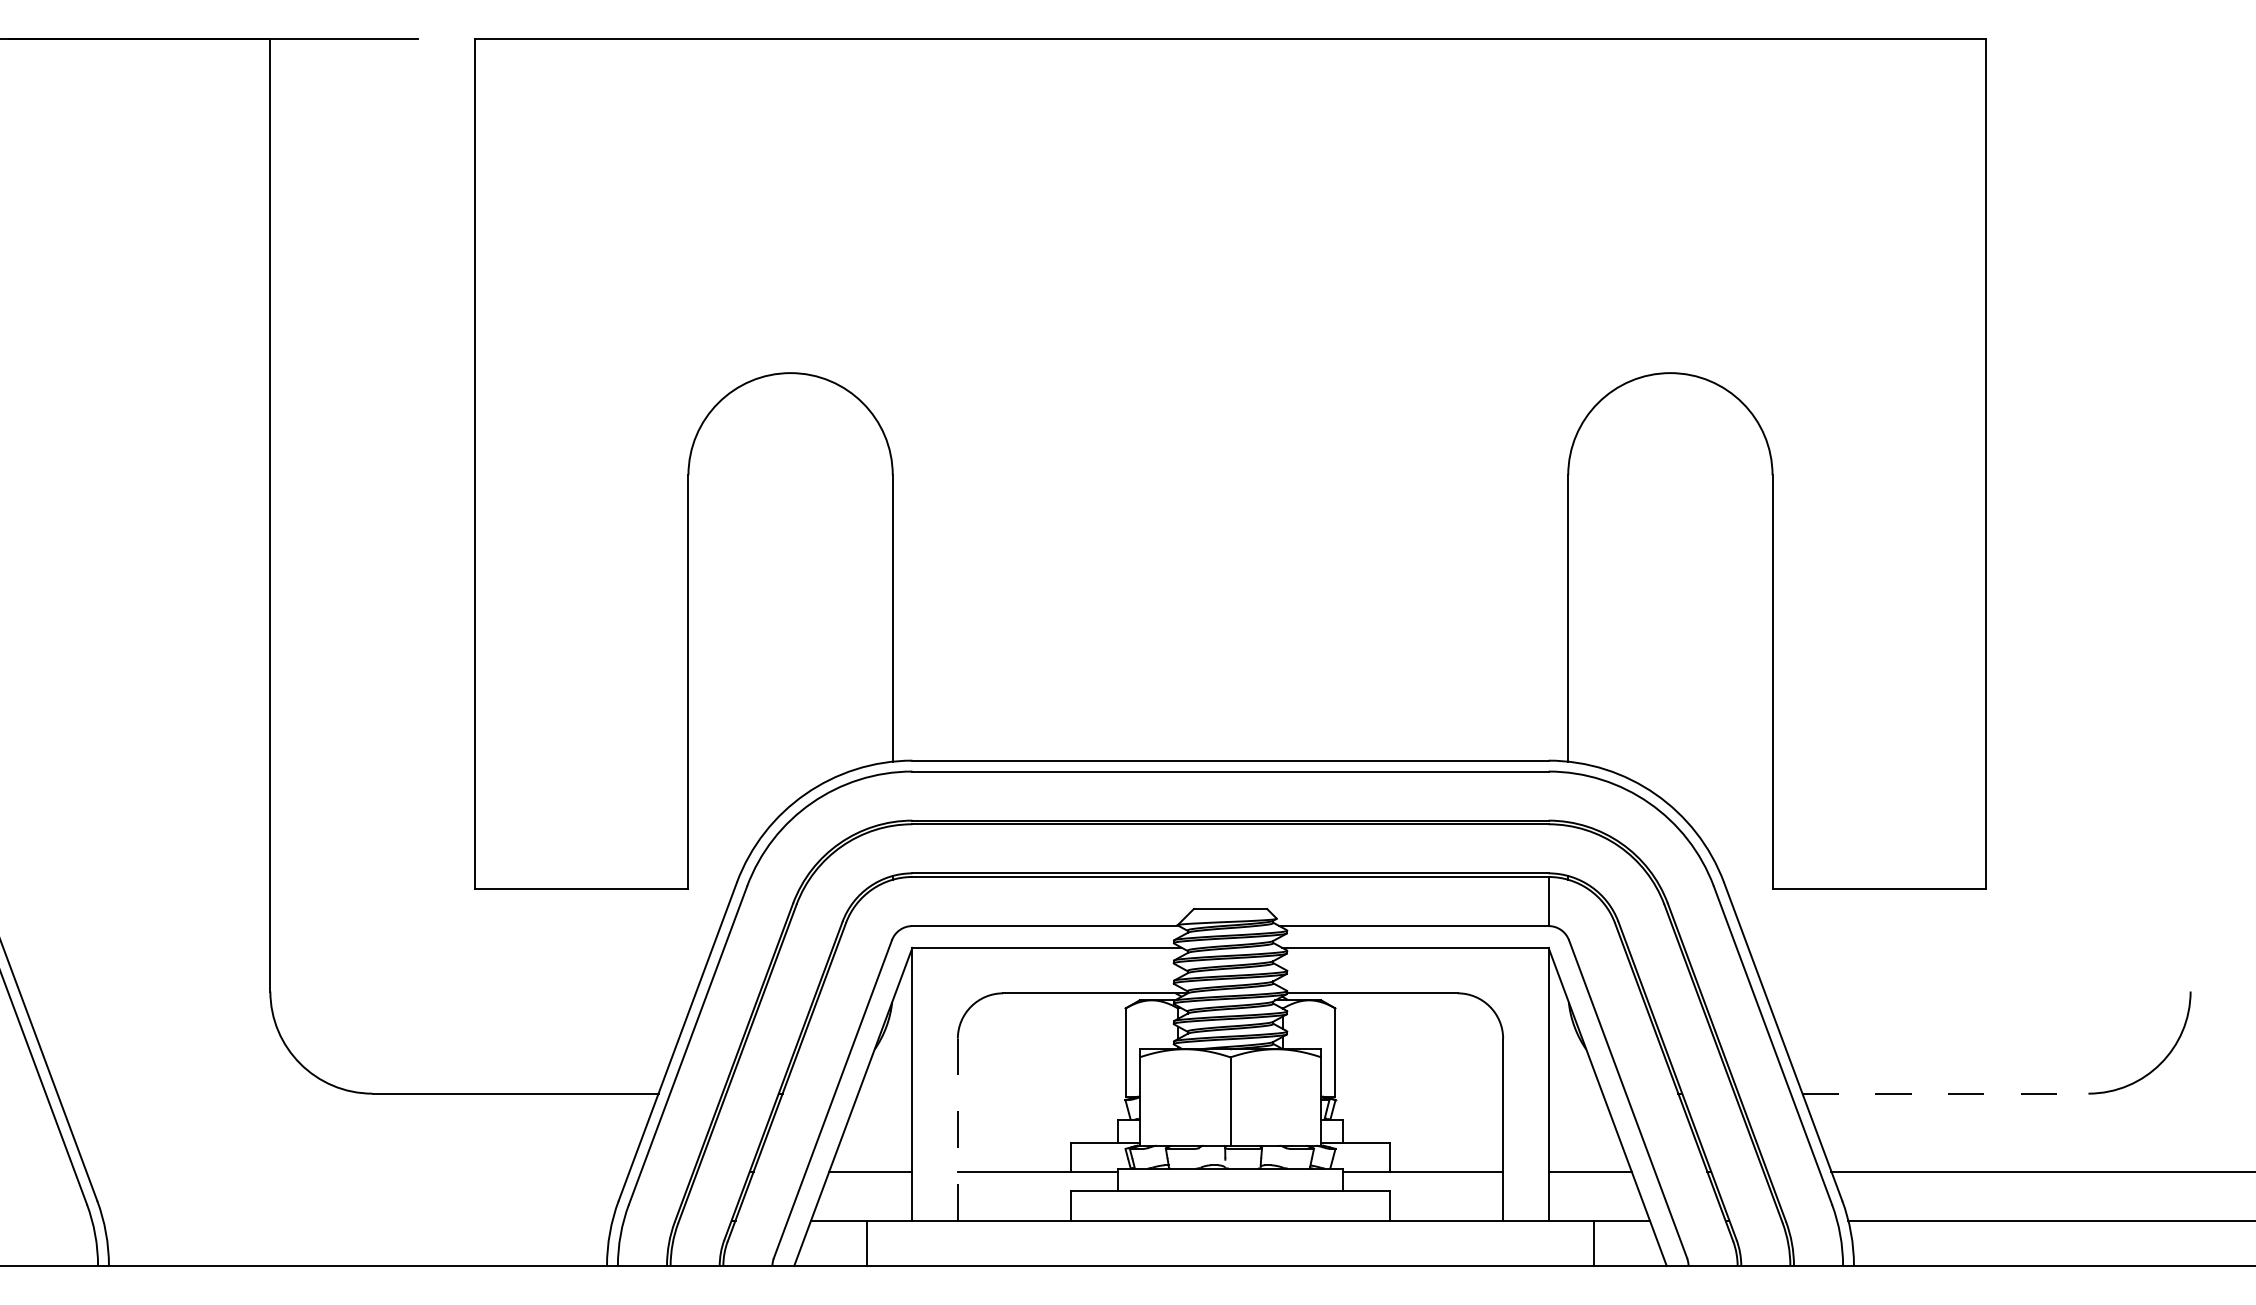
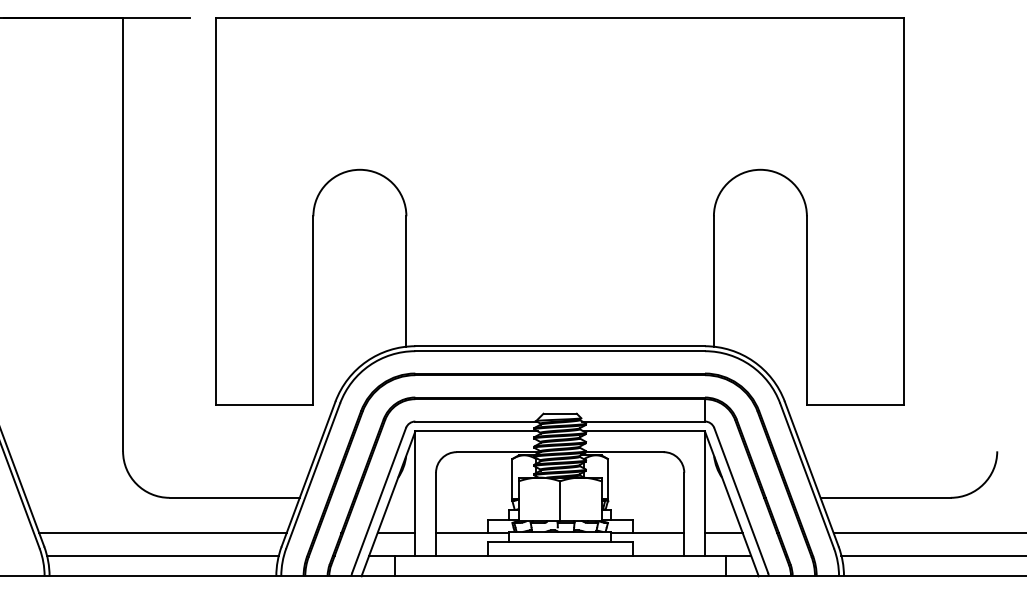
line: (1947, 1092) -> (886, 497), dashed -> solid
line: (958, 1130) -> (436, 514), dashed -> solid
line: (356, 1171) -> (162, 533), added
line: (356, 1220) -> (162, 555), added

